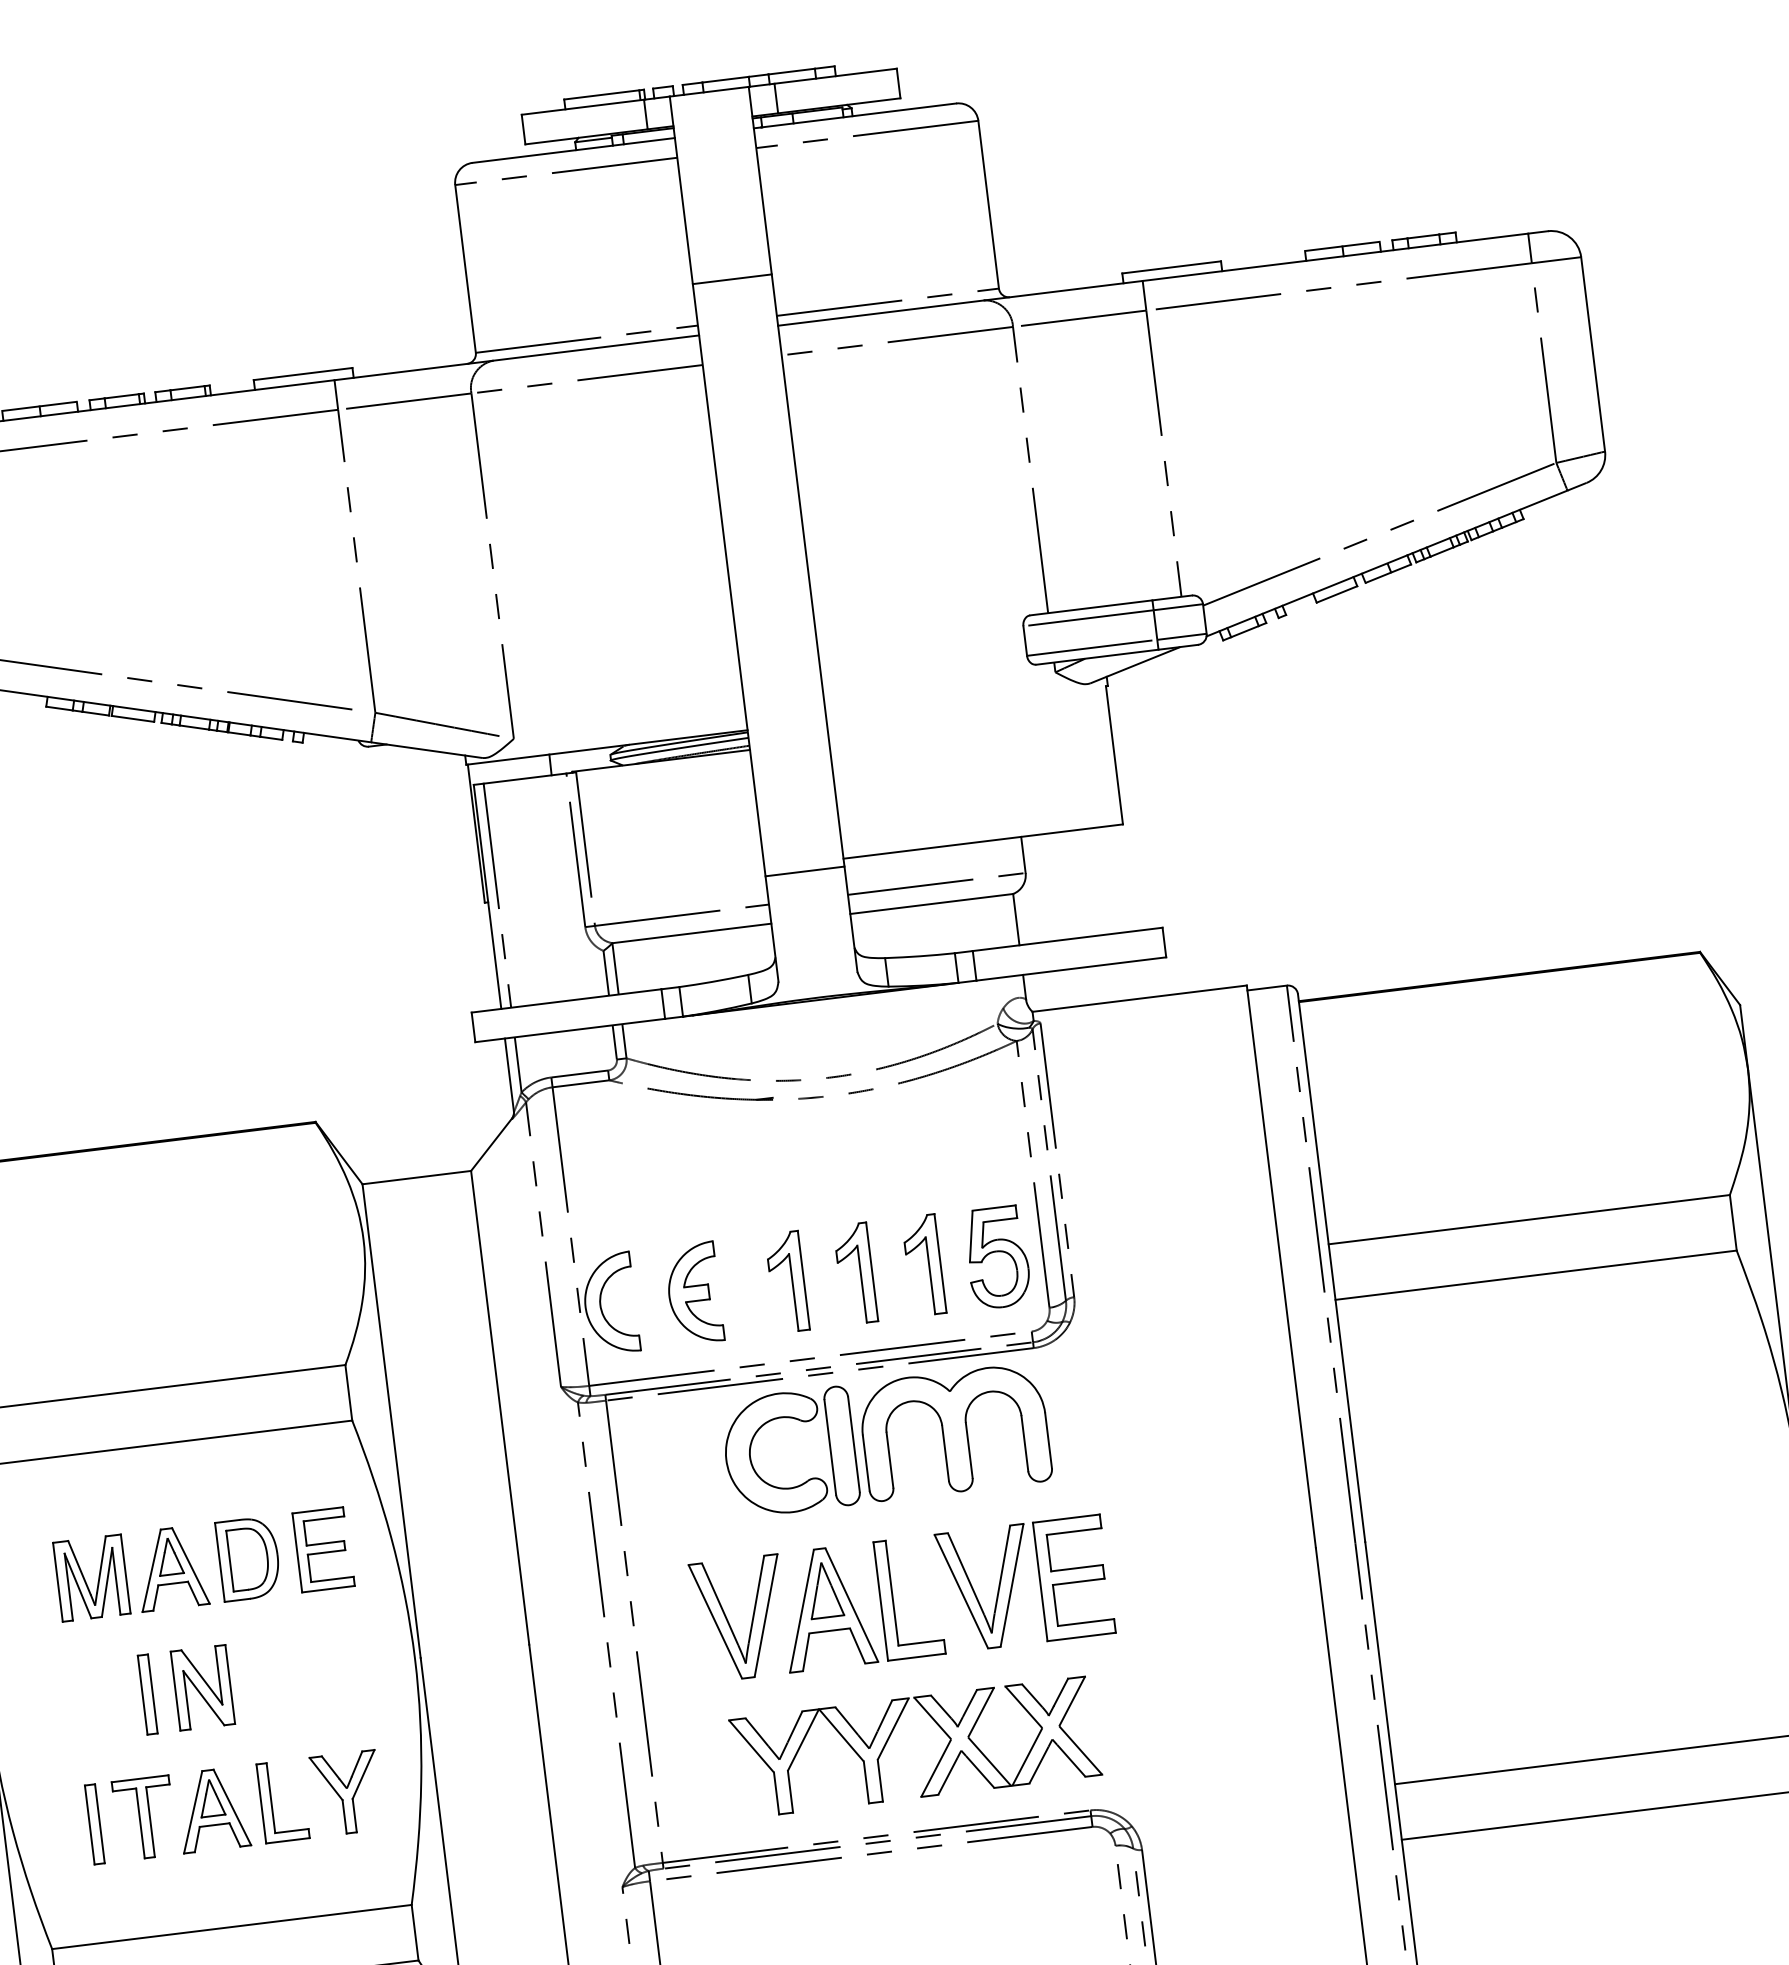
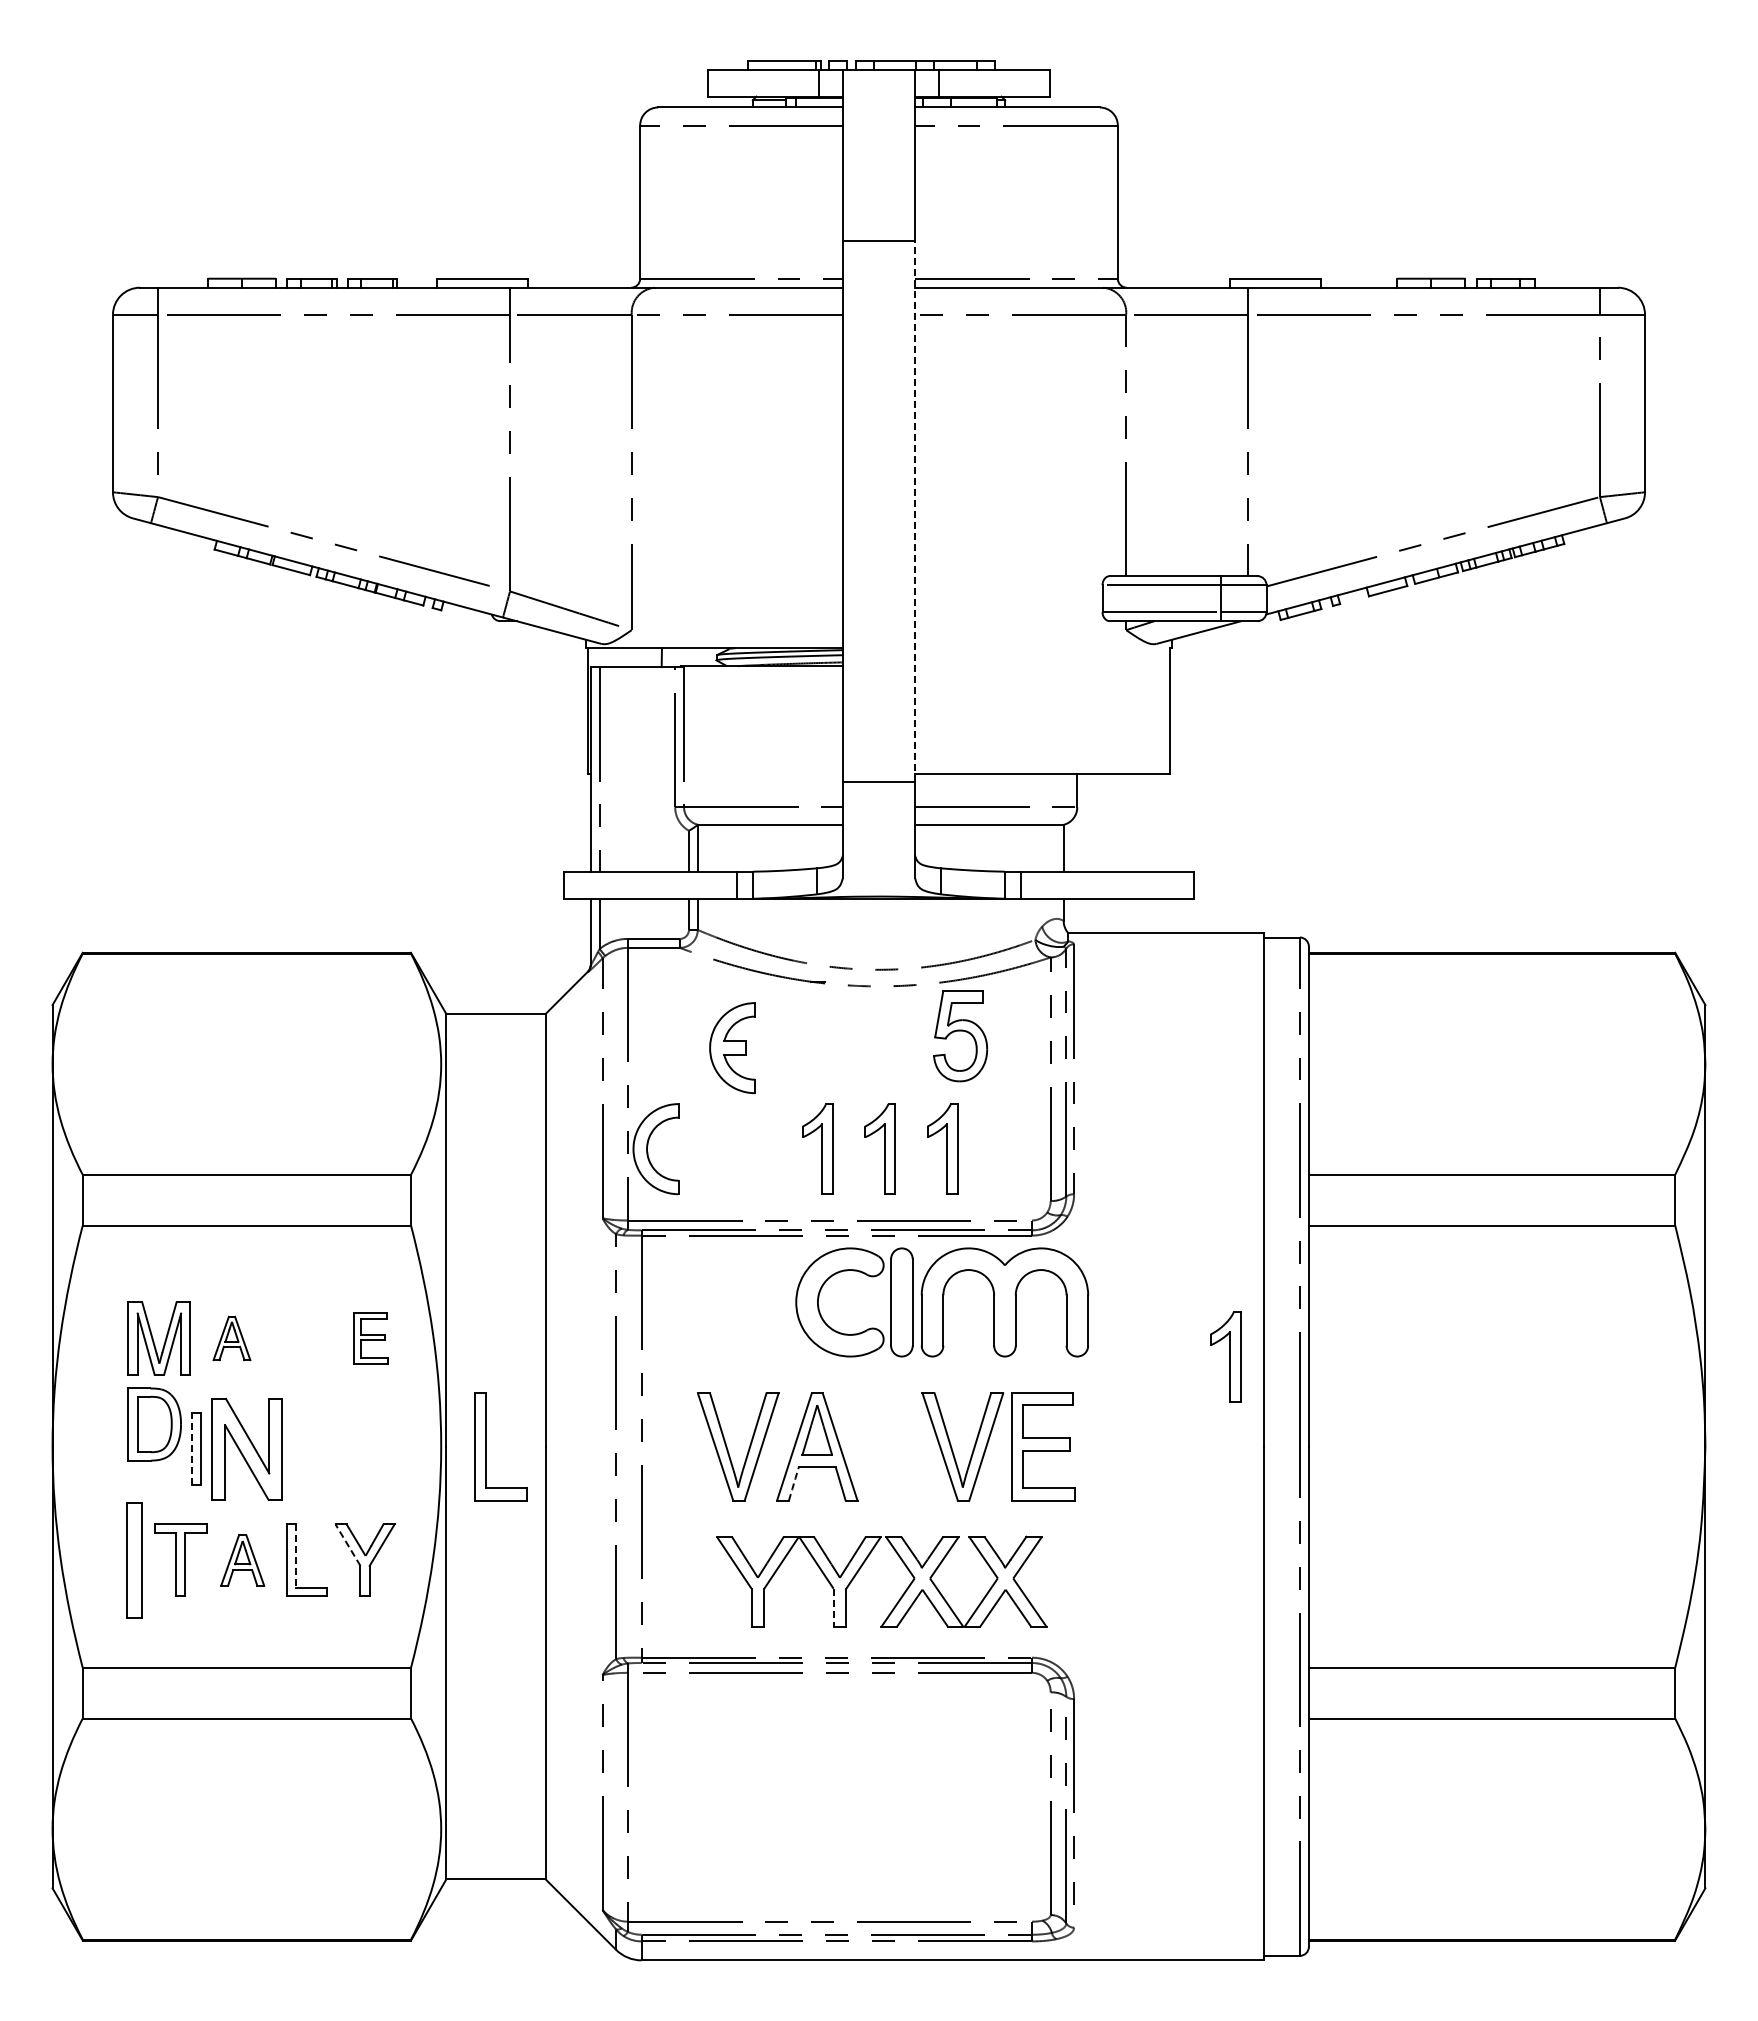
line: (808, 569) -> (915, 510), solid -> dashed
part: (997, 1257) -> (960, 1036), moved
part: (694, 1294) -> (732, 1048), moved
part: (886, 1440) -> (942, 1302), moved
part: (1261, 1454) -> (1225, 1356), added
part: (323, 1549) -> (370, 1338), size x0.7
part: (248, 1558) -> (154, 1424), moved
part: (170, 1568) -> (231, 1338), size x0.6
part: (893, 1599) -> (486, 1446), moved
line: (805, 1652) -> (793, 1484), solid -> dashed
part: (202, 1687) -> (246, 1449), size x1.4
line: (142, 1694) -> (192, 1448), solid -> dashed
line: (325, 1778) -> (347, 1544), solid -> dashed
line: (866, 1783) -> (833, 1608), solid -> dashed
line: (271, 1798) -> (296, 1556), solid -> dashed
part: (212, 1810) -> (242, 1560), size x0.7
part: (94, 1823) -> (134, 1559), size x1.6

